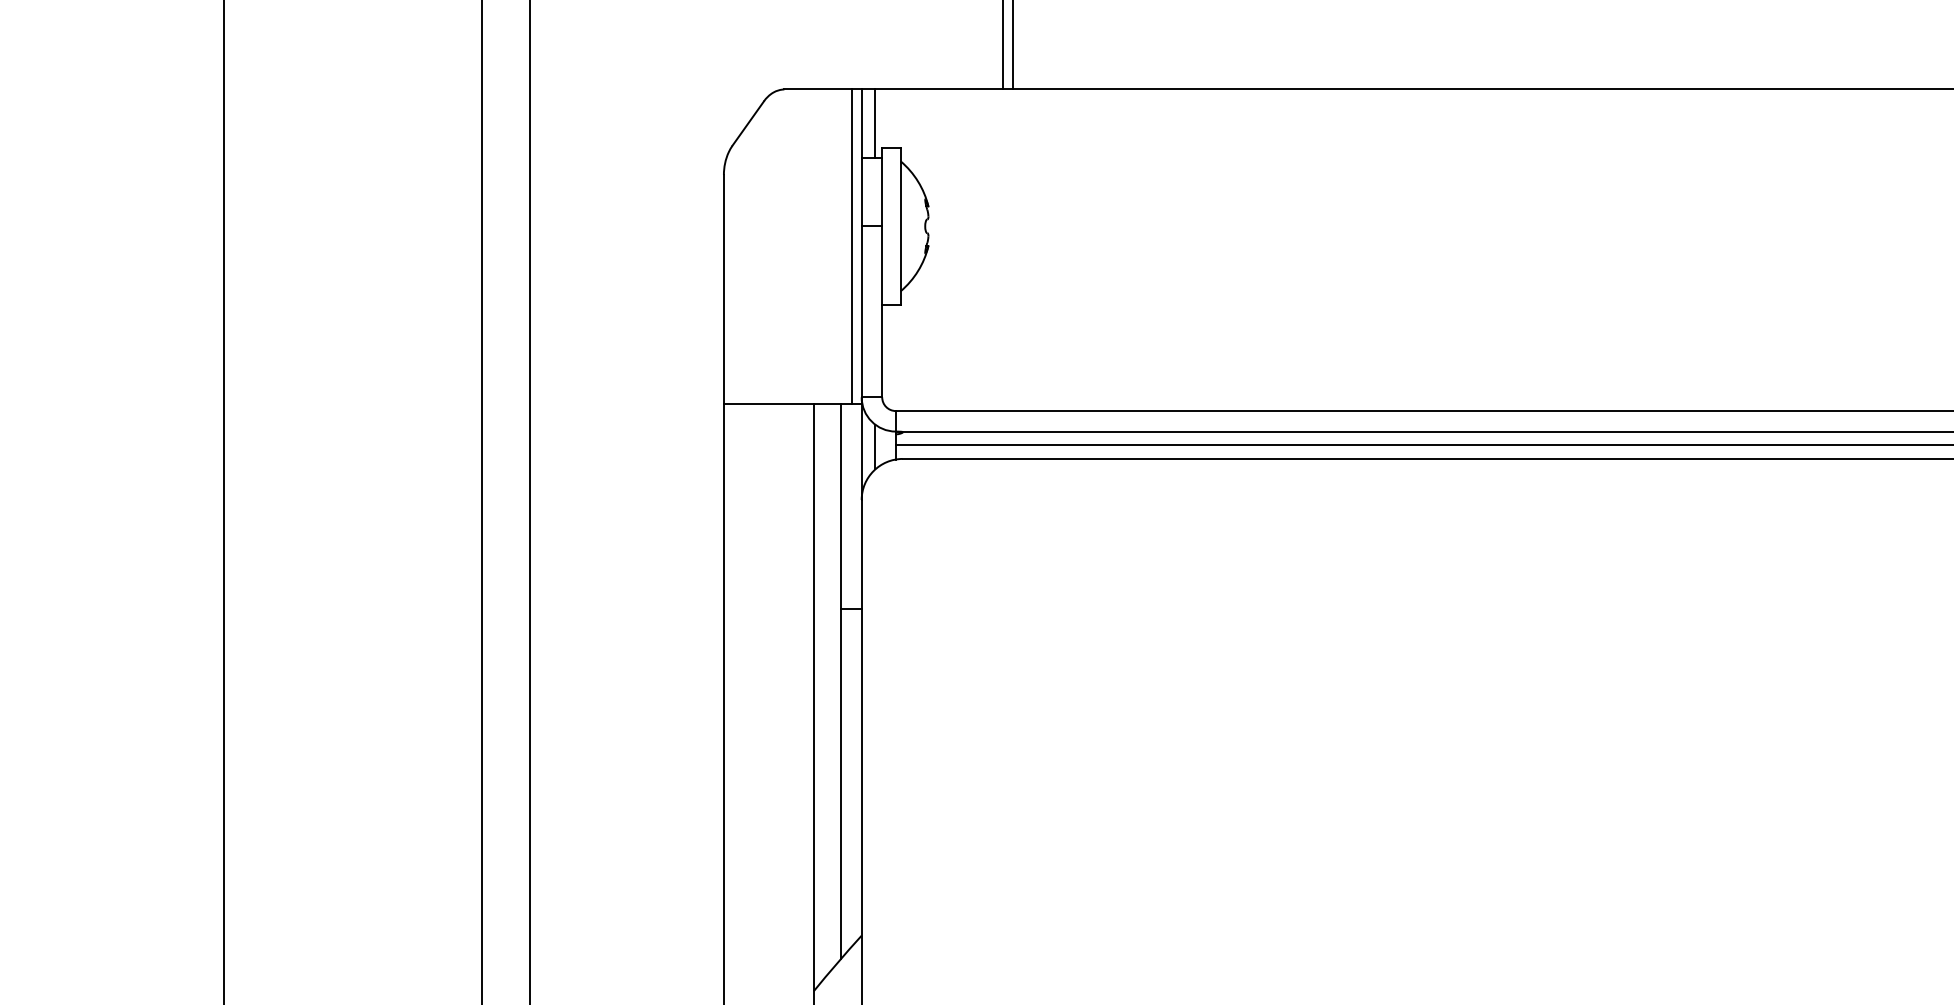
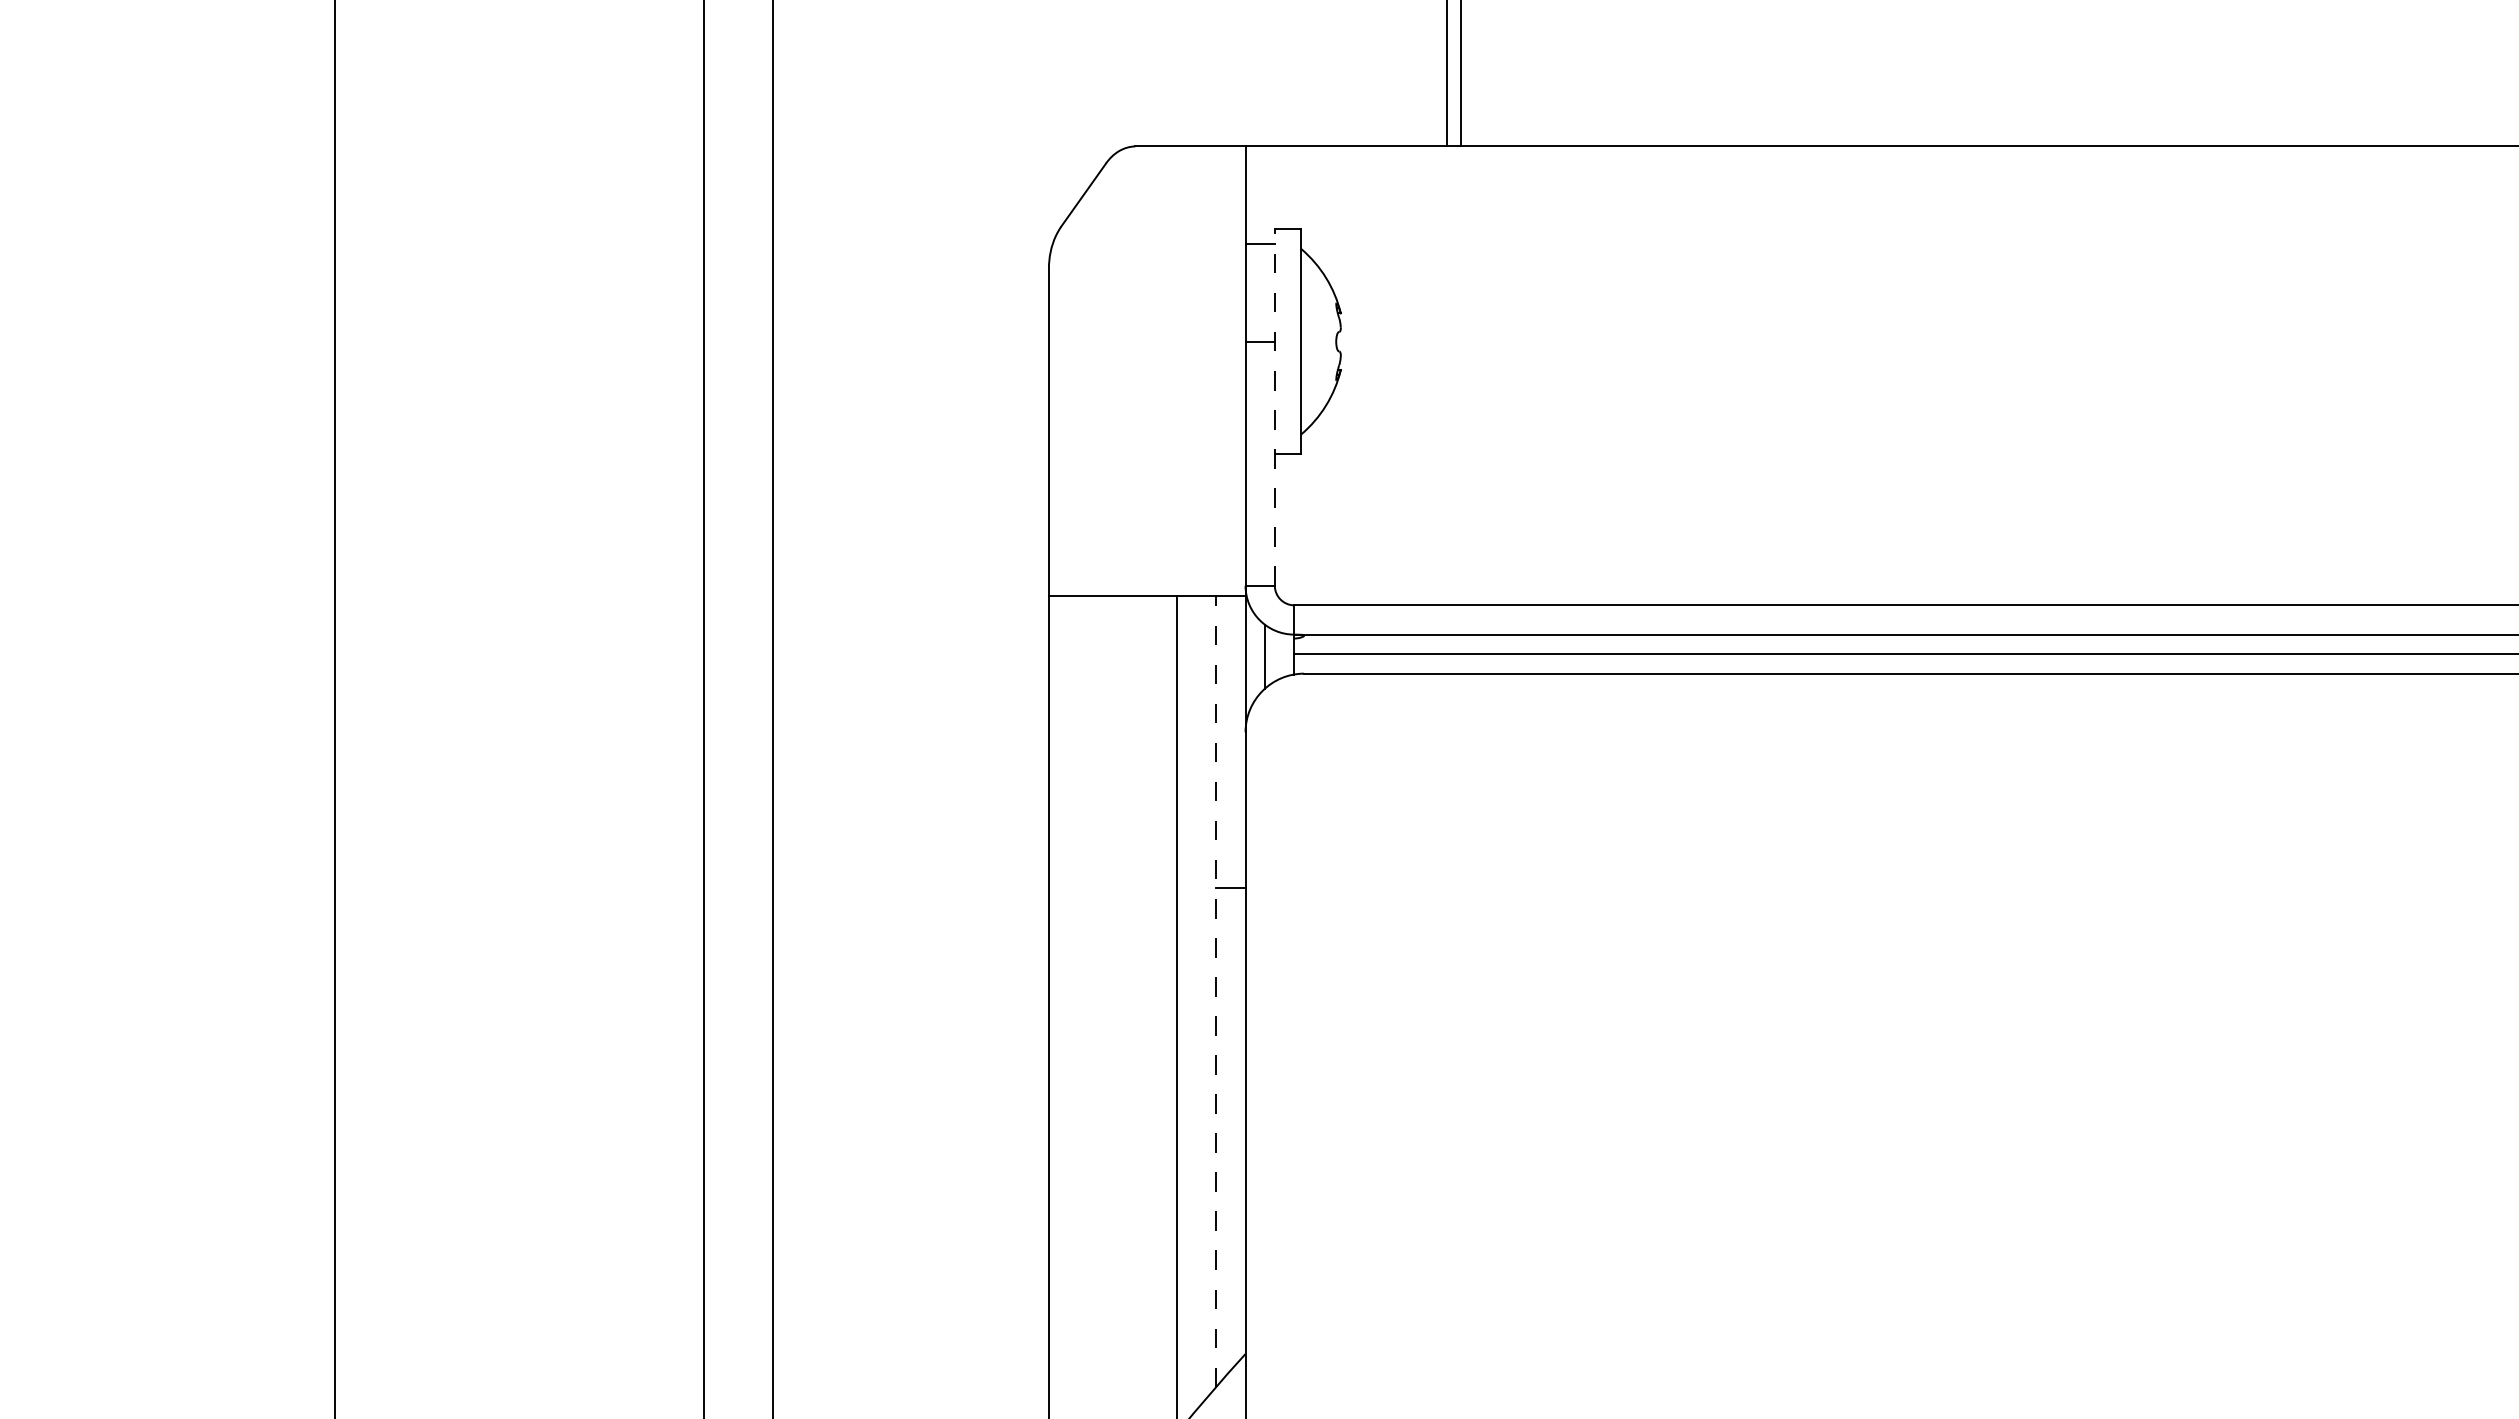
line: (875, 123) -> (1265, 194), removed
line: (851, 246) -> (1231, 370), removed
line: (882, 272) -> (1275, 407), solid -> dashed
line: (841, 681) -> (1216, 991), solid -> dashed

